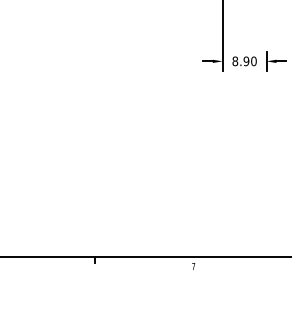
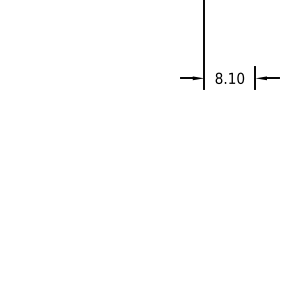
text: (246, 61) -> (232, 78), 8.90 -> 8.10

